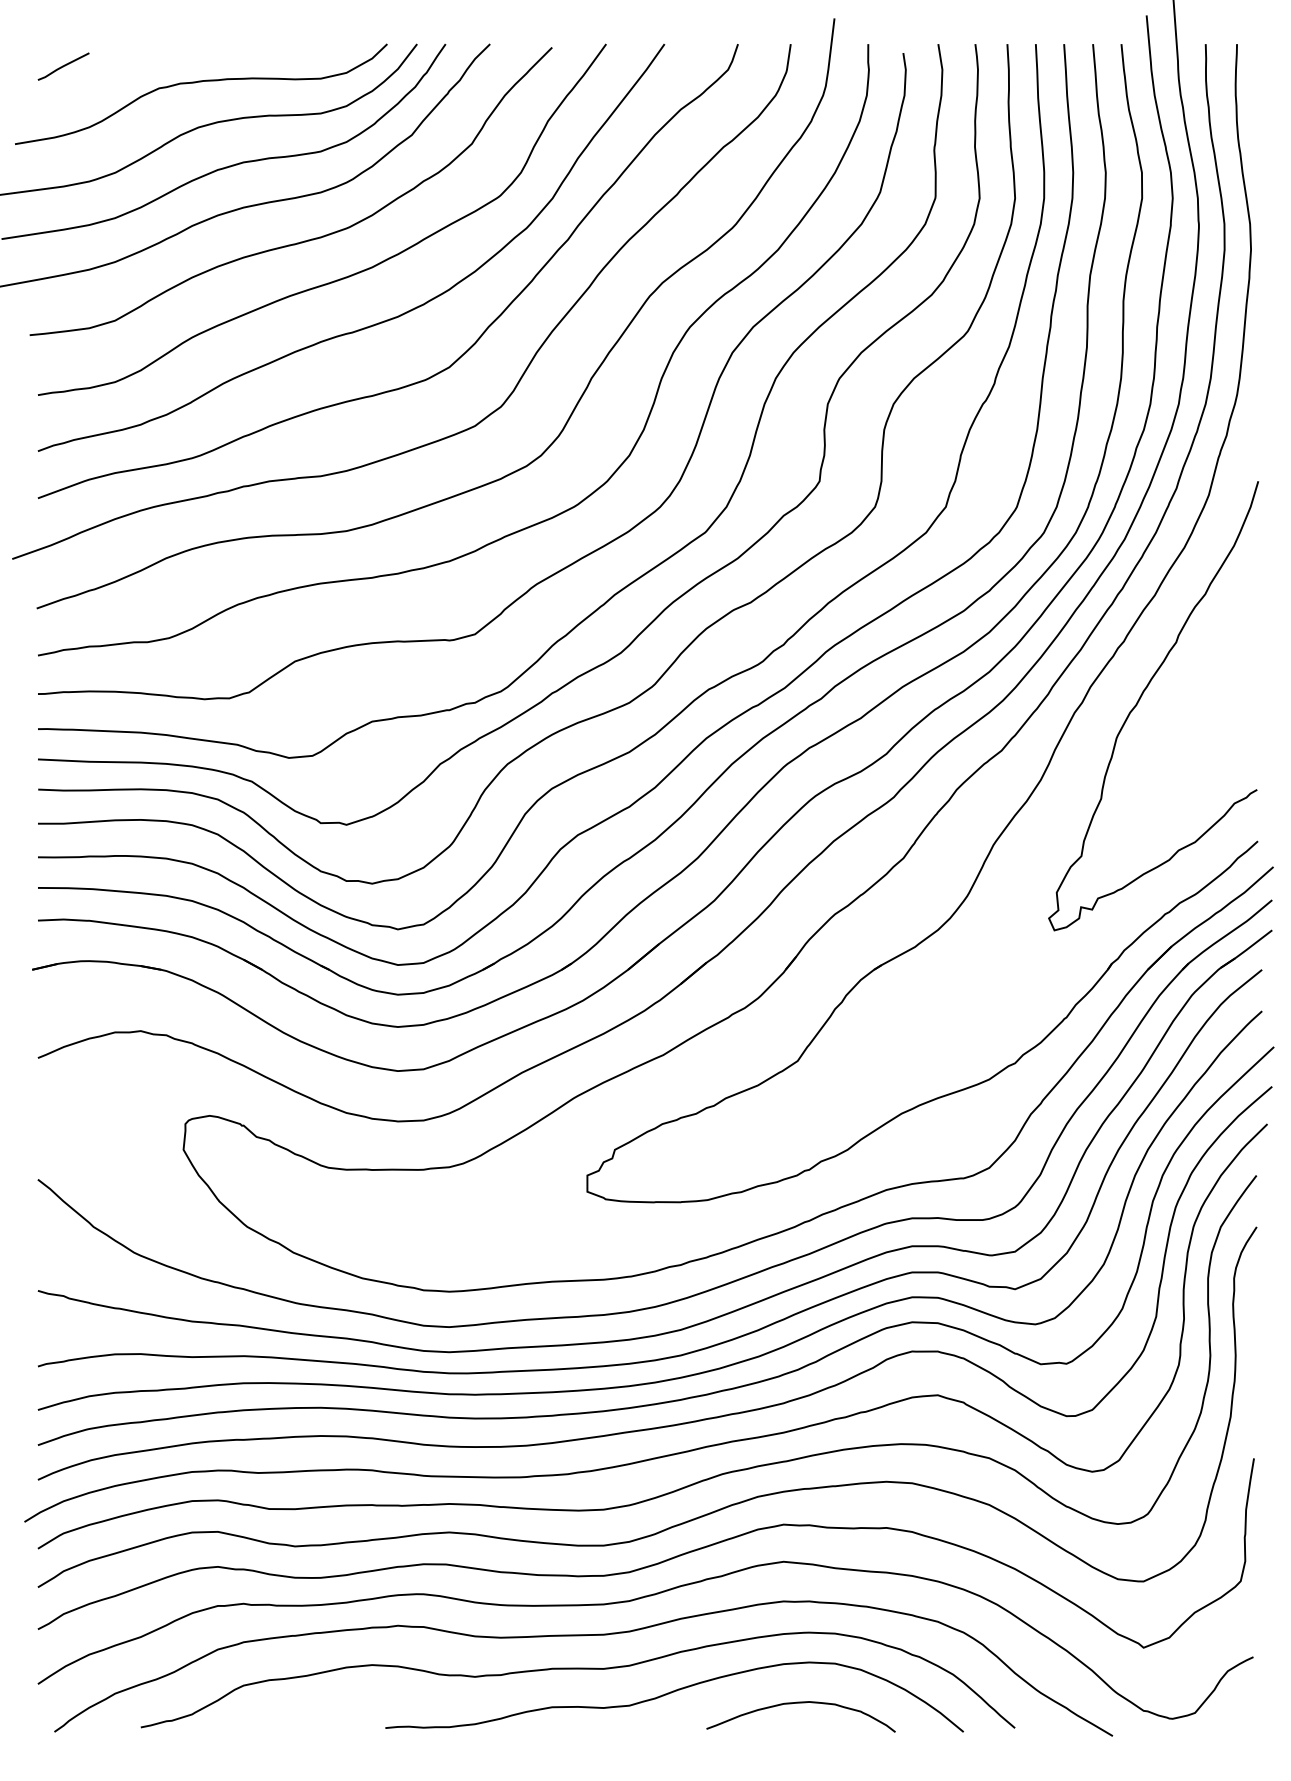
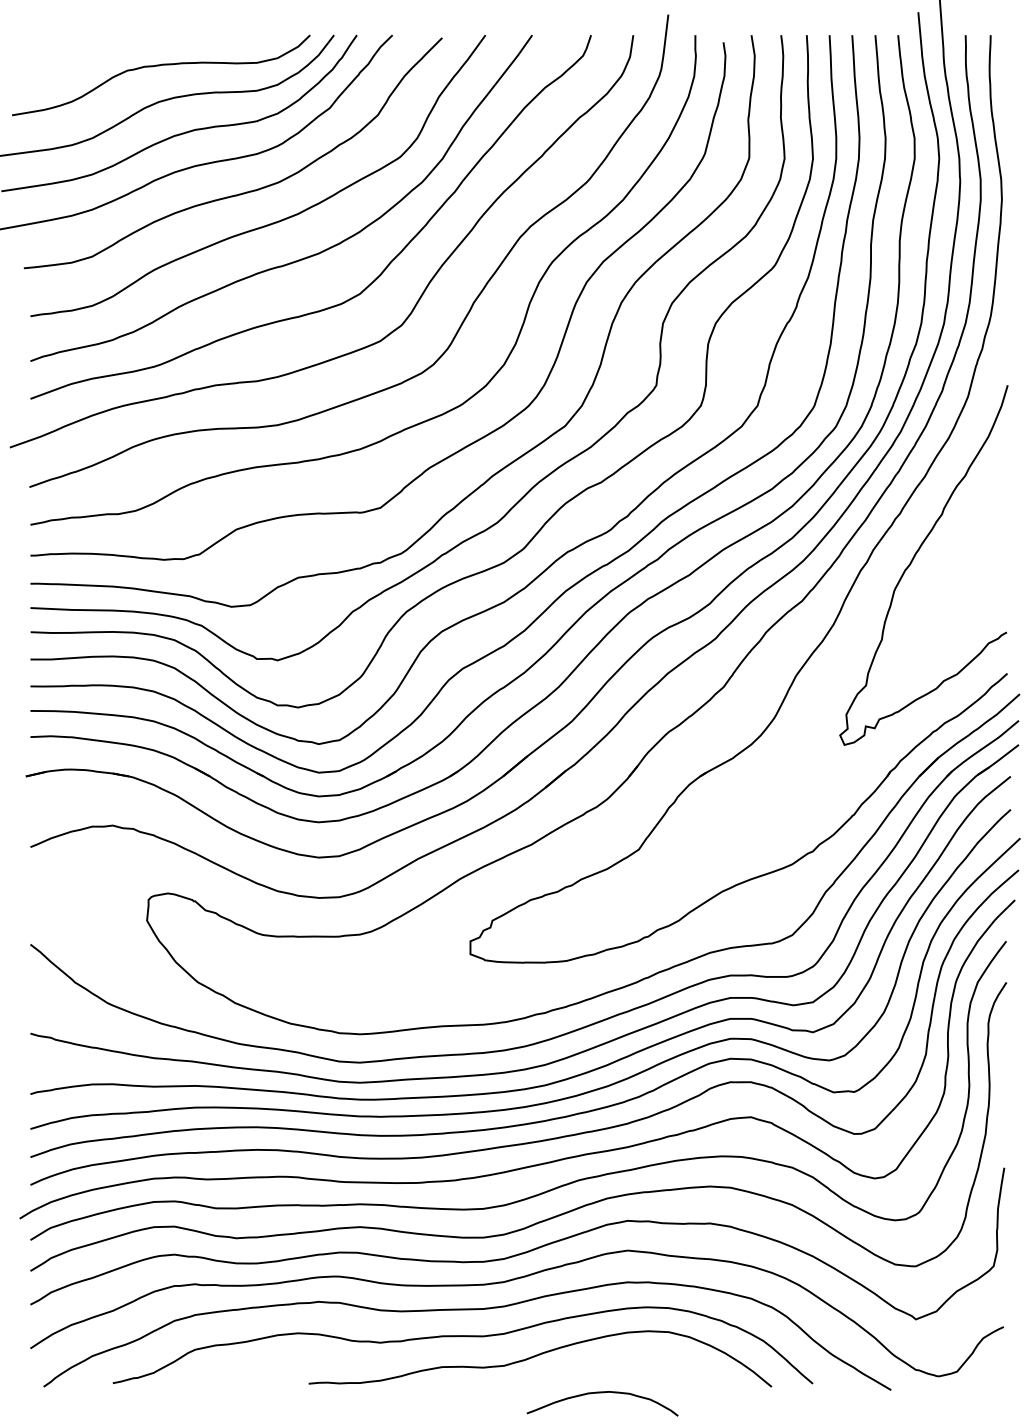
line: (62, 65) -> (50, 52), removed
curve: (800, 1704) -> (602, 1393), moved

